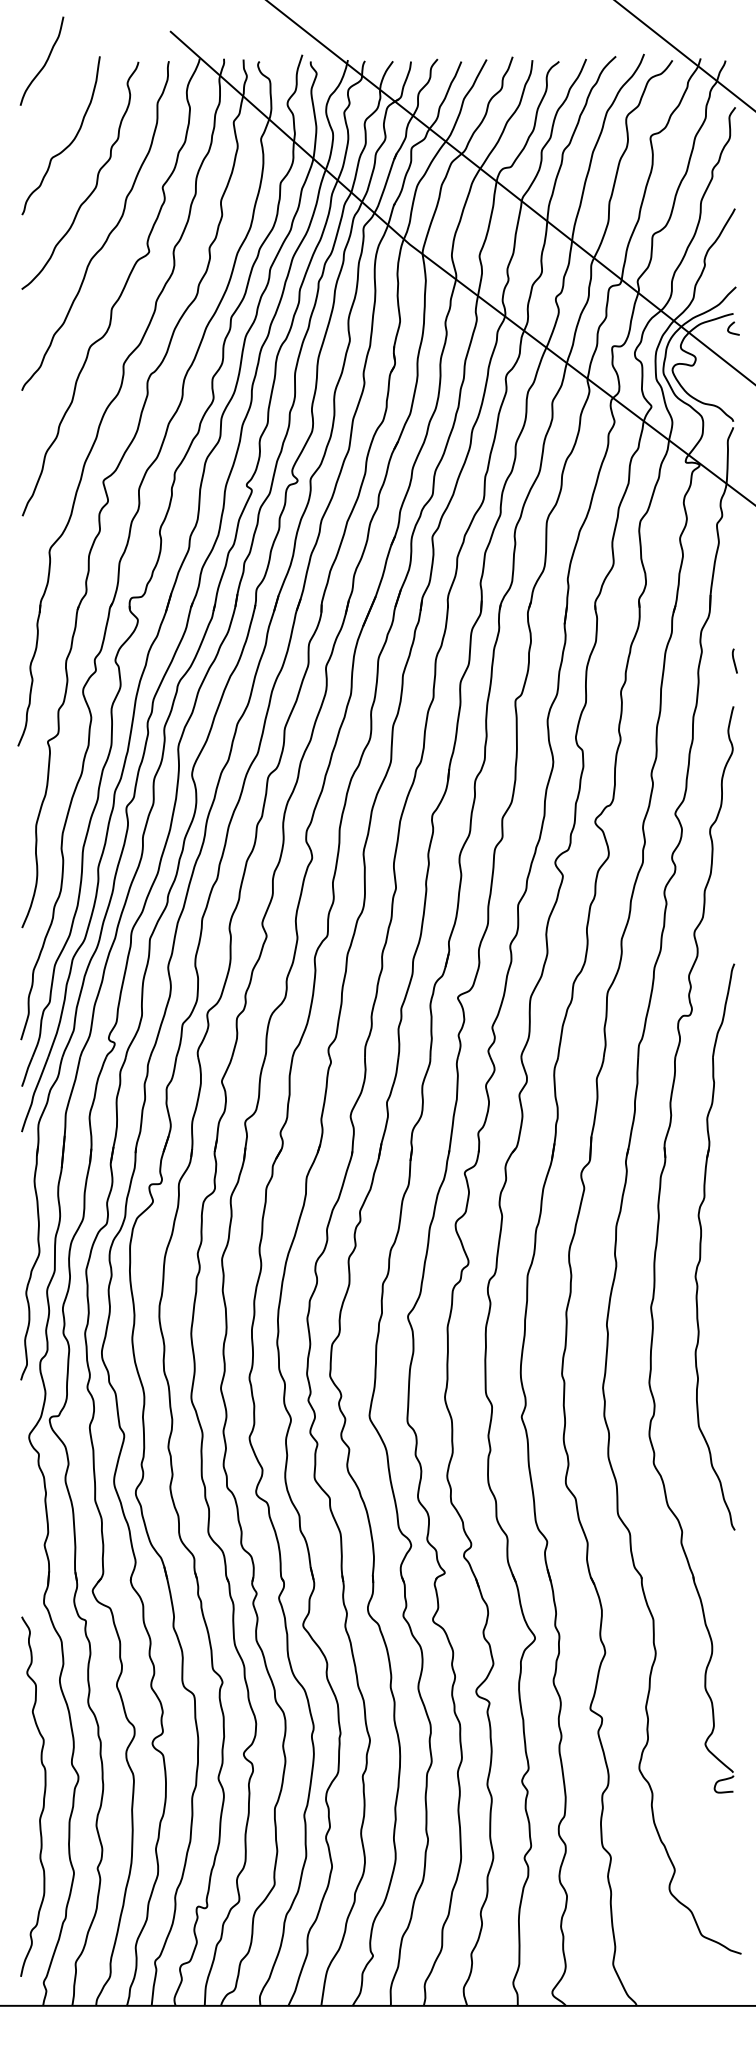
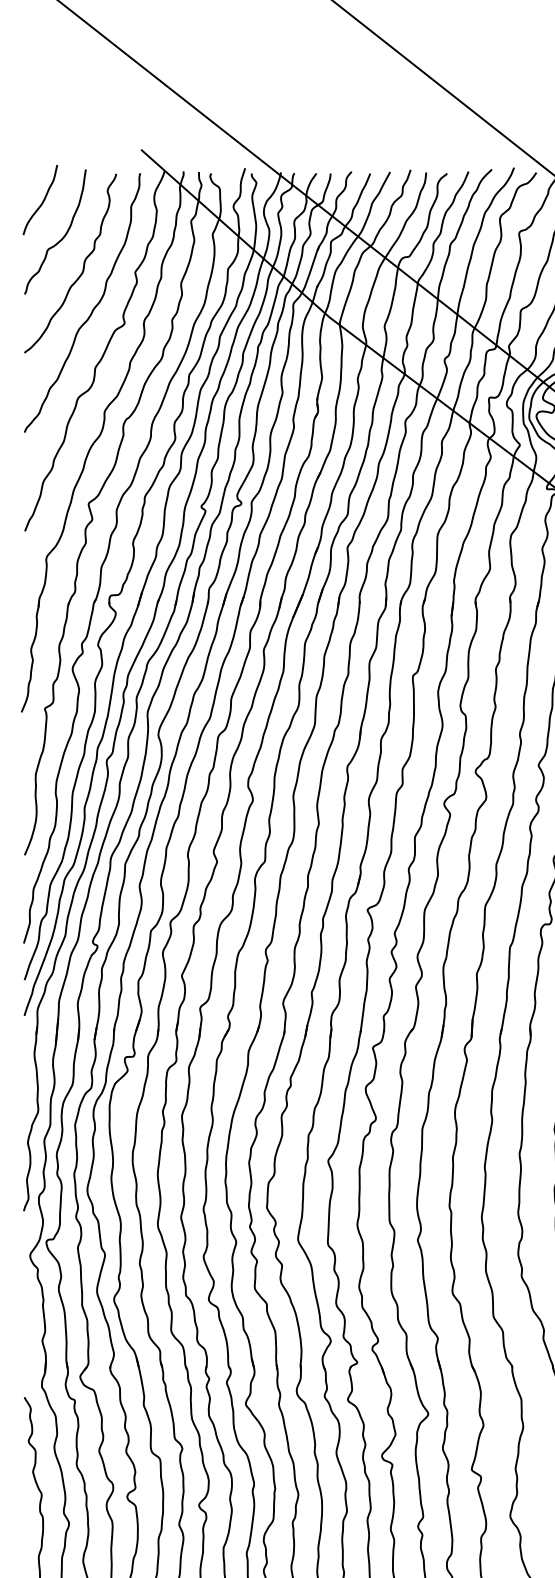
curve: (45, 61) -> (43, 200), moved

